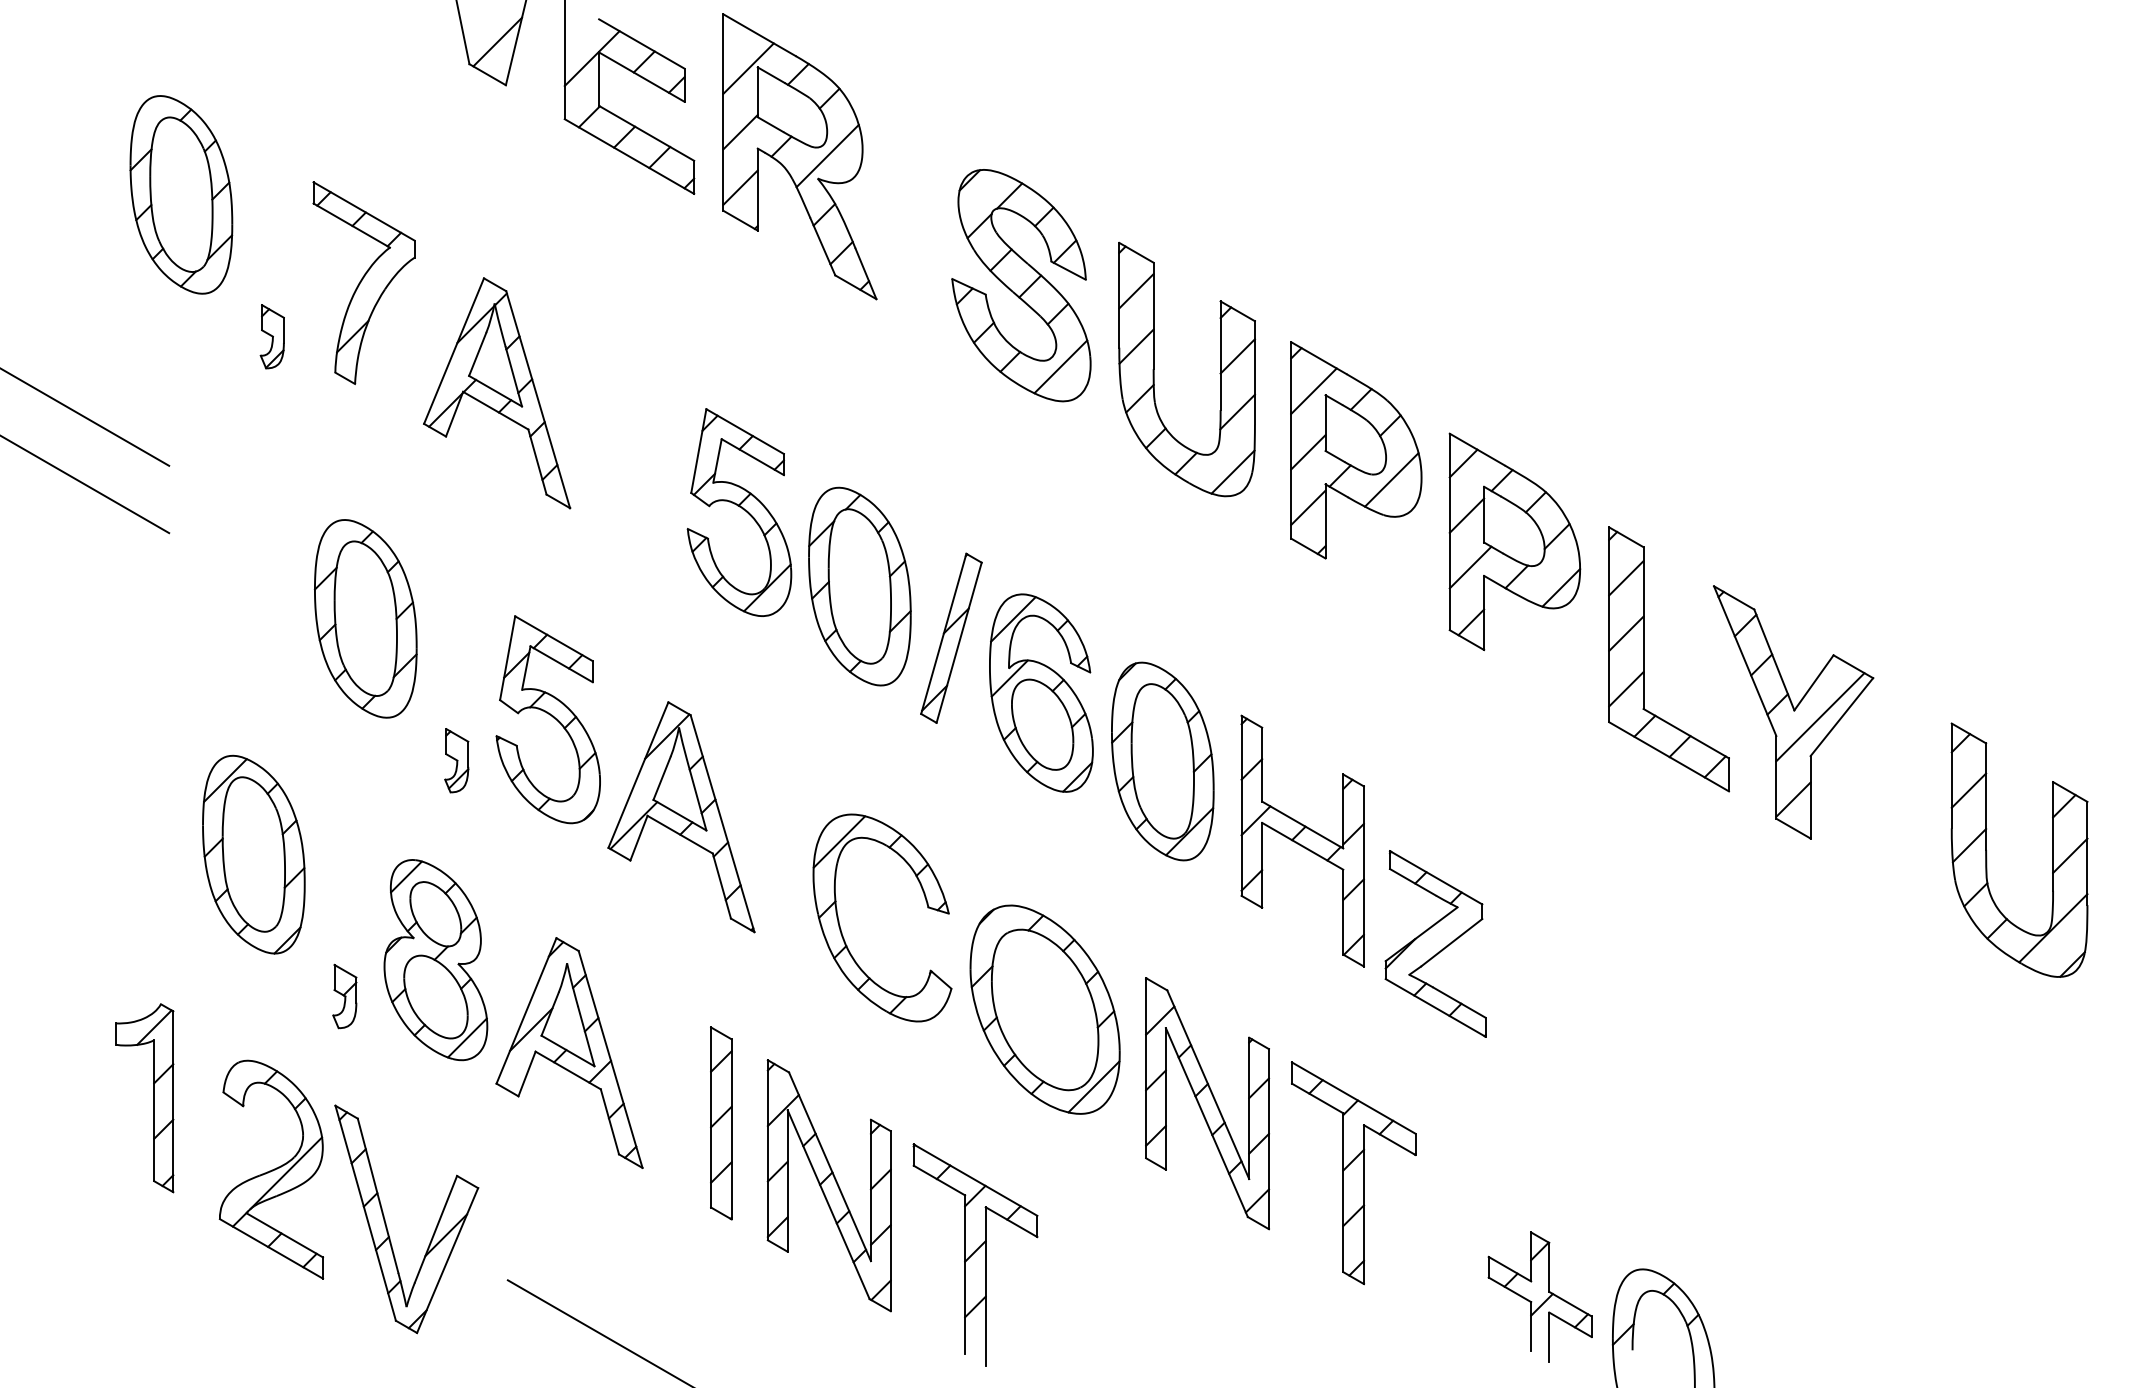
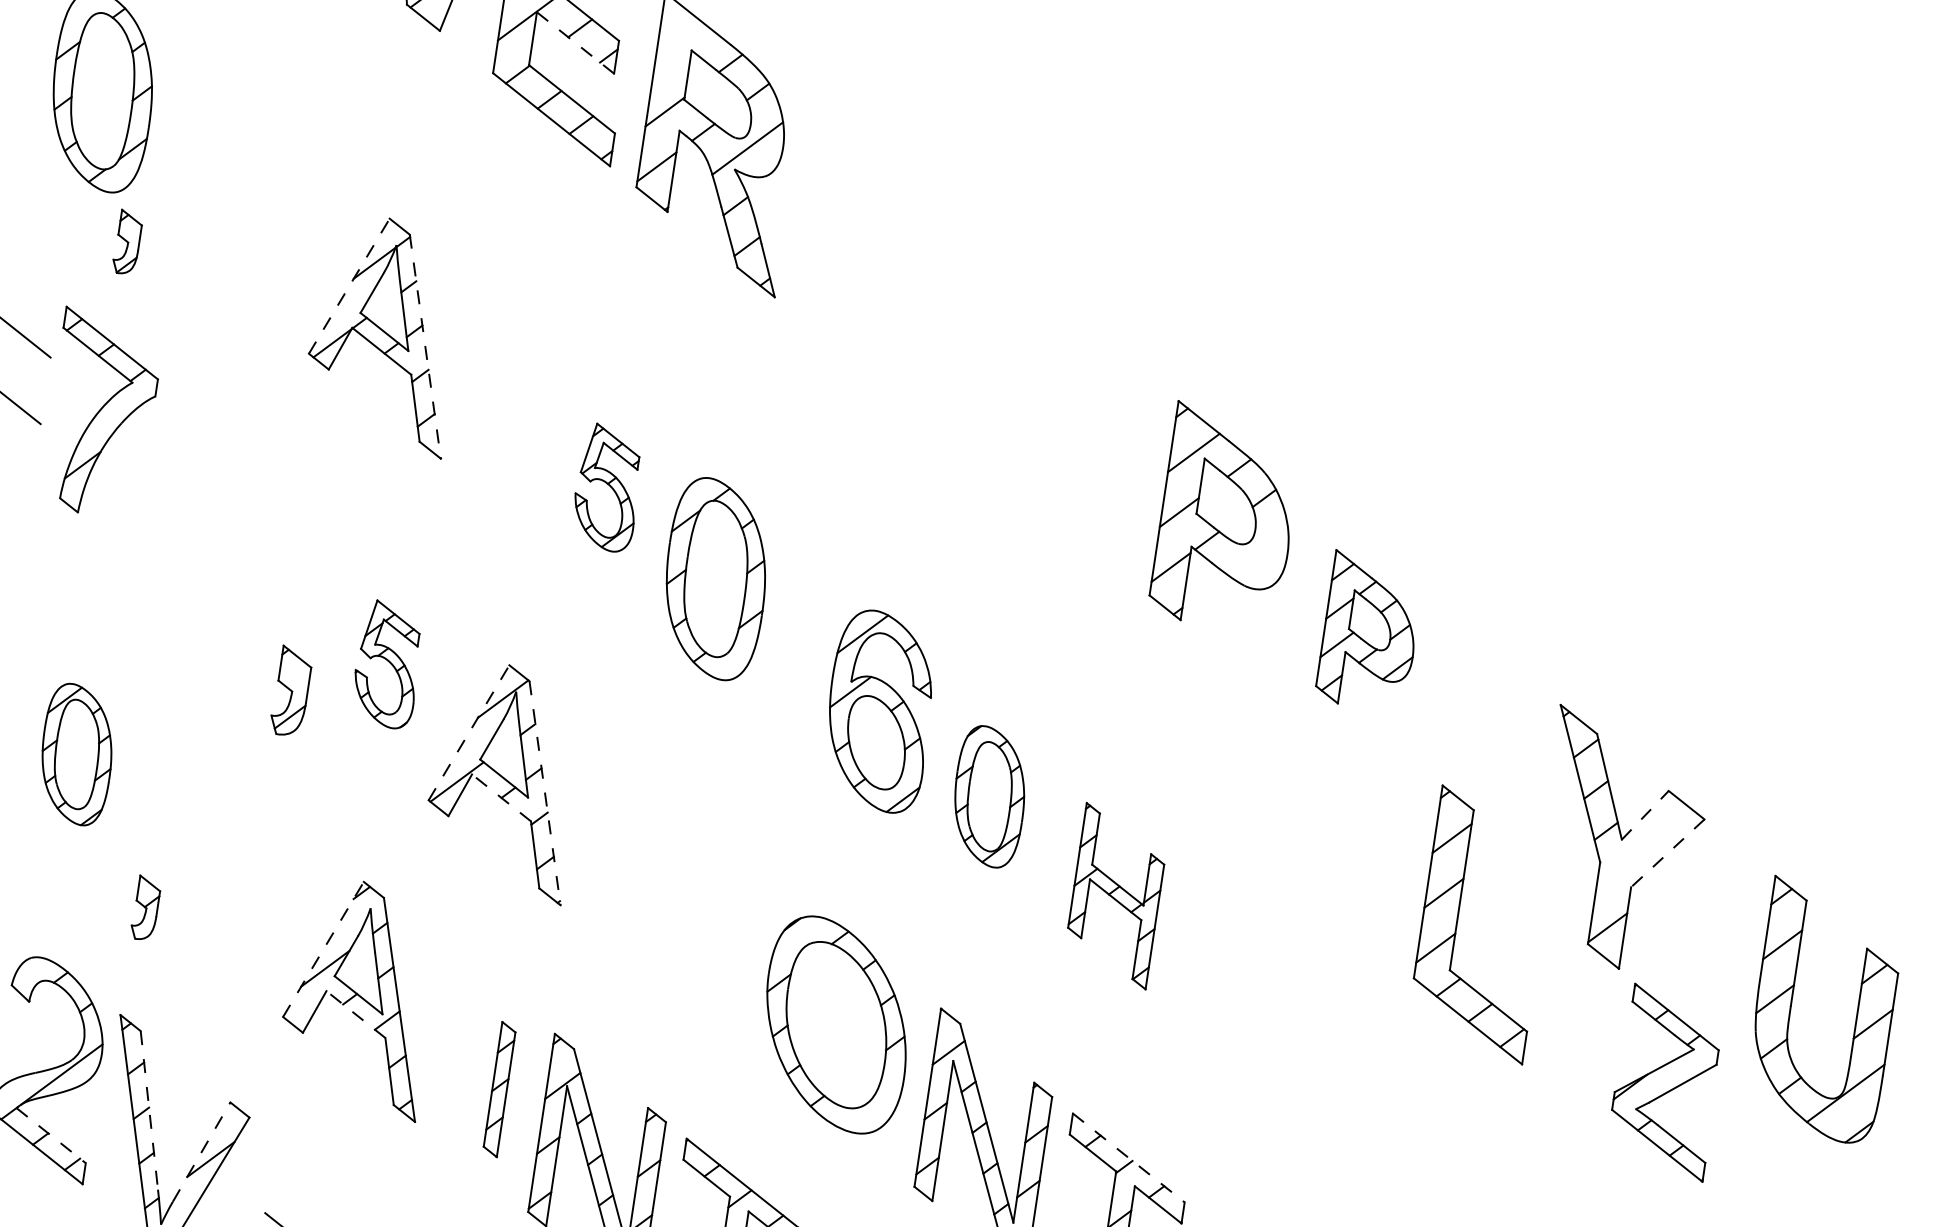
line: (748, 68) -> (682, 50), removed
line: (641, 76) -> (575, 42), solid -> dashed
part: (363, 282) -> (101, 413), moved
part: (1021, 285) -> (920, 305), removed
part: (271, 336) -> (126, 242), moved
line: (454, 351) -> (349, 286), solid -> dashed
part: (1154, 369) -> (1039, 407), removed
line: (538, 400) -> (425, 347), solid -> dashed
line: (1391, 479) -> (1257, 551), removed
part: (739, 512) -> (607, 488), size x0.6
part: (1514, 541) -> (1370, 631), size x0.7
part: (365, 618) -> (222, 537), removed
part: (951, 637) -> (798, 642), removed
part: (1644, 659) -> (1458, 921), moved
line: (1813, 682) -> (1644, 814), solid -> dashed
line: (1820, 717) -> (1646, 850), removed
line: (1841, 717) -> (1667, 853), solid -> dashed
part: (547, 719) -> (387, 664), size x0.6
part: (456, 760) -> (291, 691), size x1.4
part: (1162, 761) -> (989, 796), size x0.7
line: (638, 775) -> (469, 733), solid -> dashed
line: (722, 824) -> (544, 794), solid -> dashed
line: (680, 834) -> (501, 797), solid -> dashed
part: (1302, 840) -> (1116, 895), size x0.7
part: (253, 854) -> (76, 754), size x0.7
part: (841, 929) -> (647, 915), removed
part: (1435, 943) -> (1666, 1082), moved
part: (435, 960) -> (240, 886), removed
line: (526, 1010) -> (323, 949), solid -> dashed
line: (568, 1070) -> (356, 1014), solid -> dashed
line: (1093, 1086) -> (873, 1108), removed
line: (1354, 1098) -> (1129, 1158), solid -> dashed
part: (721, 1123) -> (499, 1089), size x0.7
line: (378, 1195) -> (149, 1110), solid -> dashed
line: (436, 1228) -> (202, 1151), solid -> dashed
line: (285, 1235) -> (51, 1135), solid -> dashed

